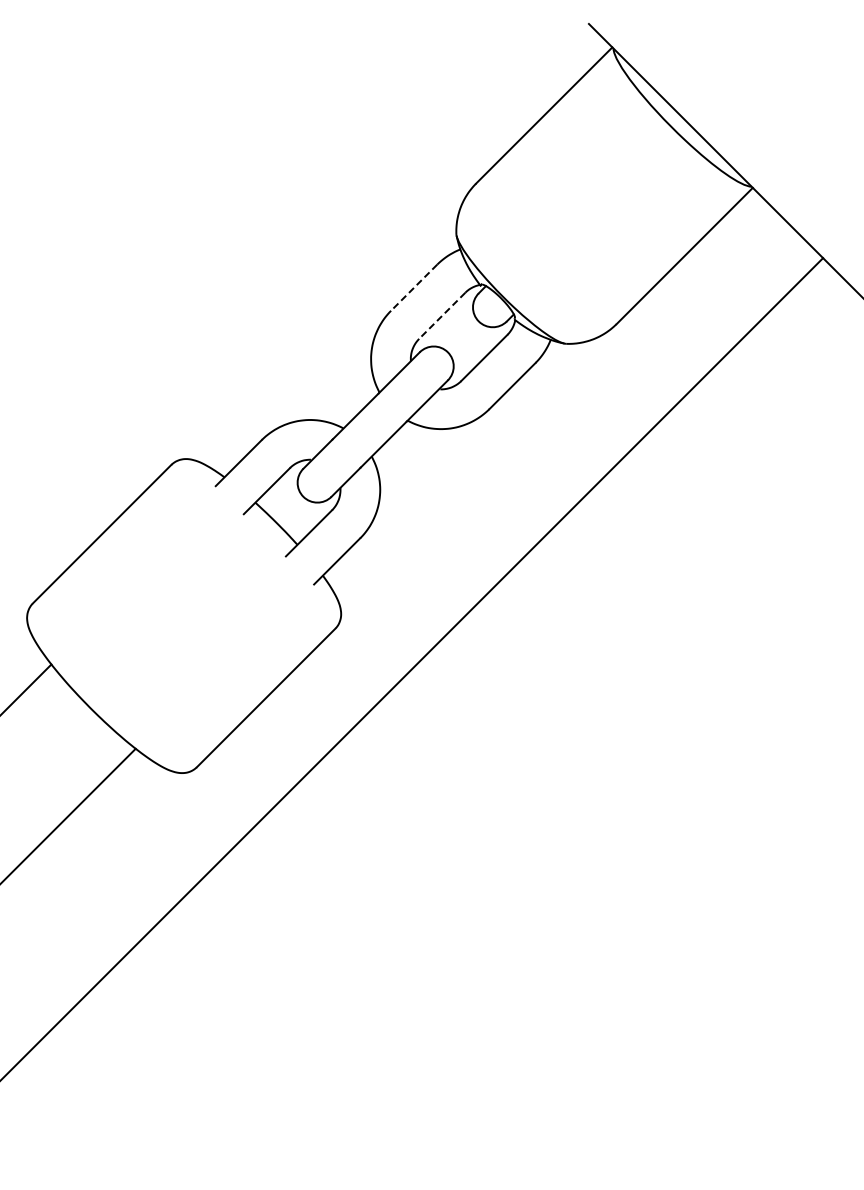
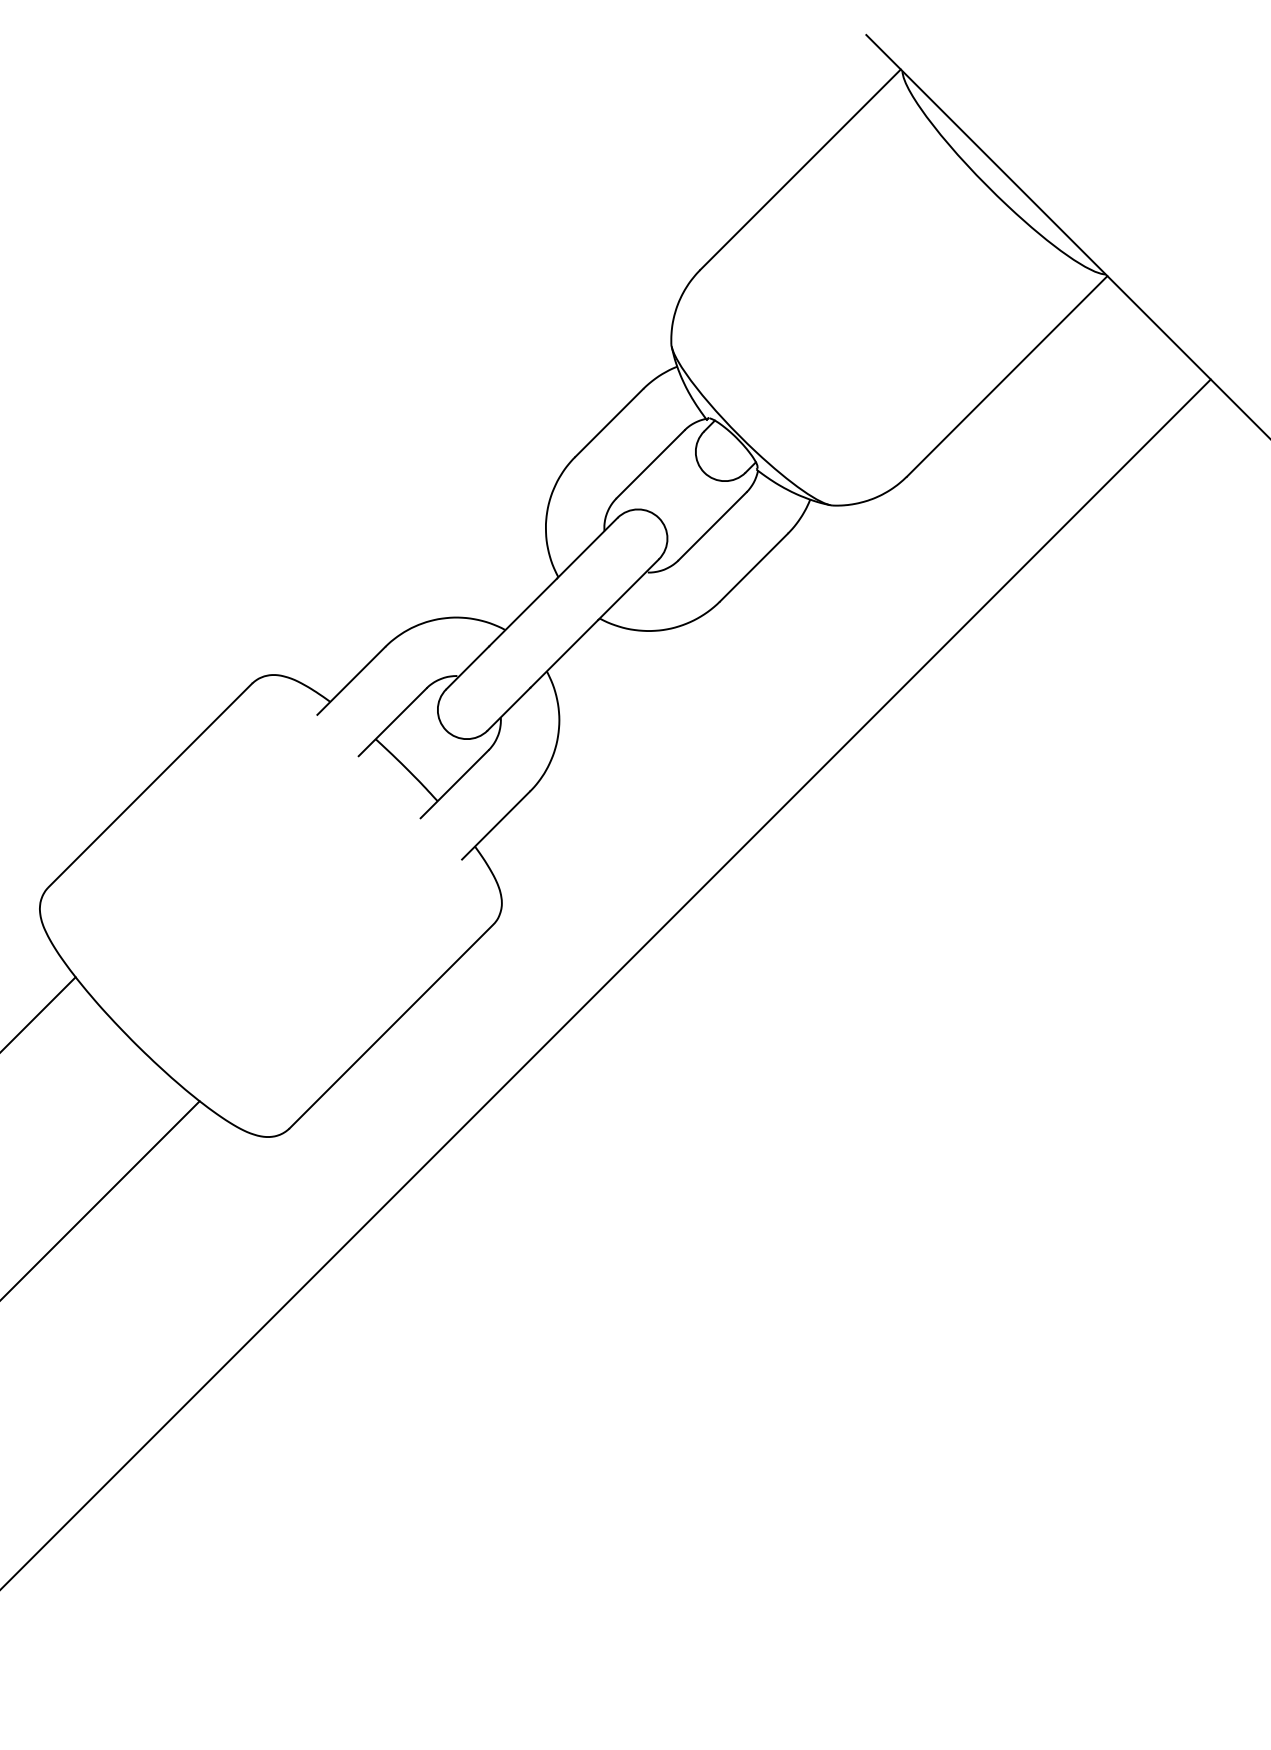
line: (414, 287) -> (609, 422), dashed -> solid
line: (442, 315) -> (650, 463), dashed -> solid

